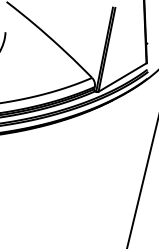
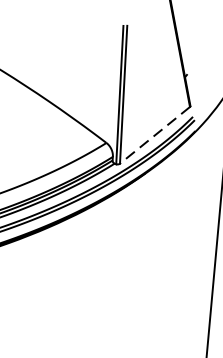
line: (122, 77) -> (154, 135), solid -> dashed

